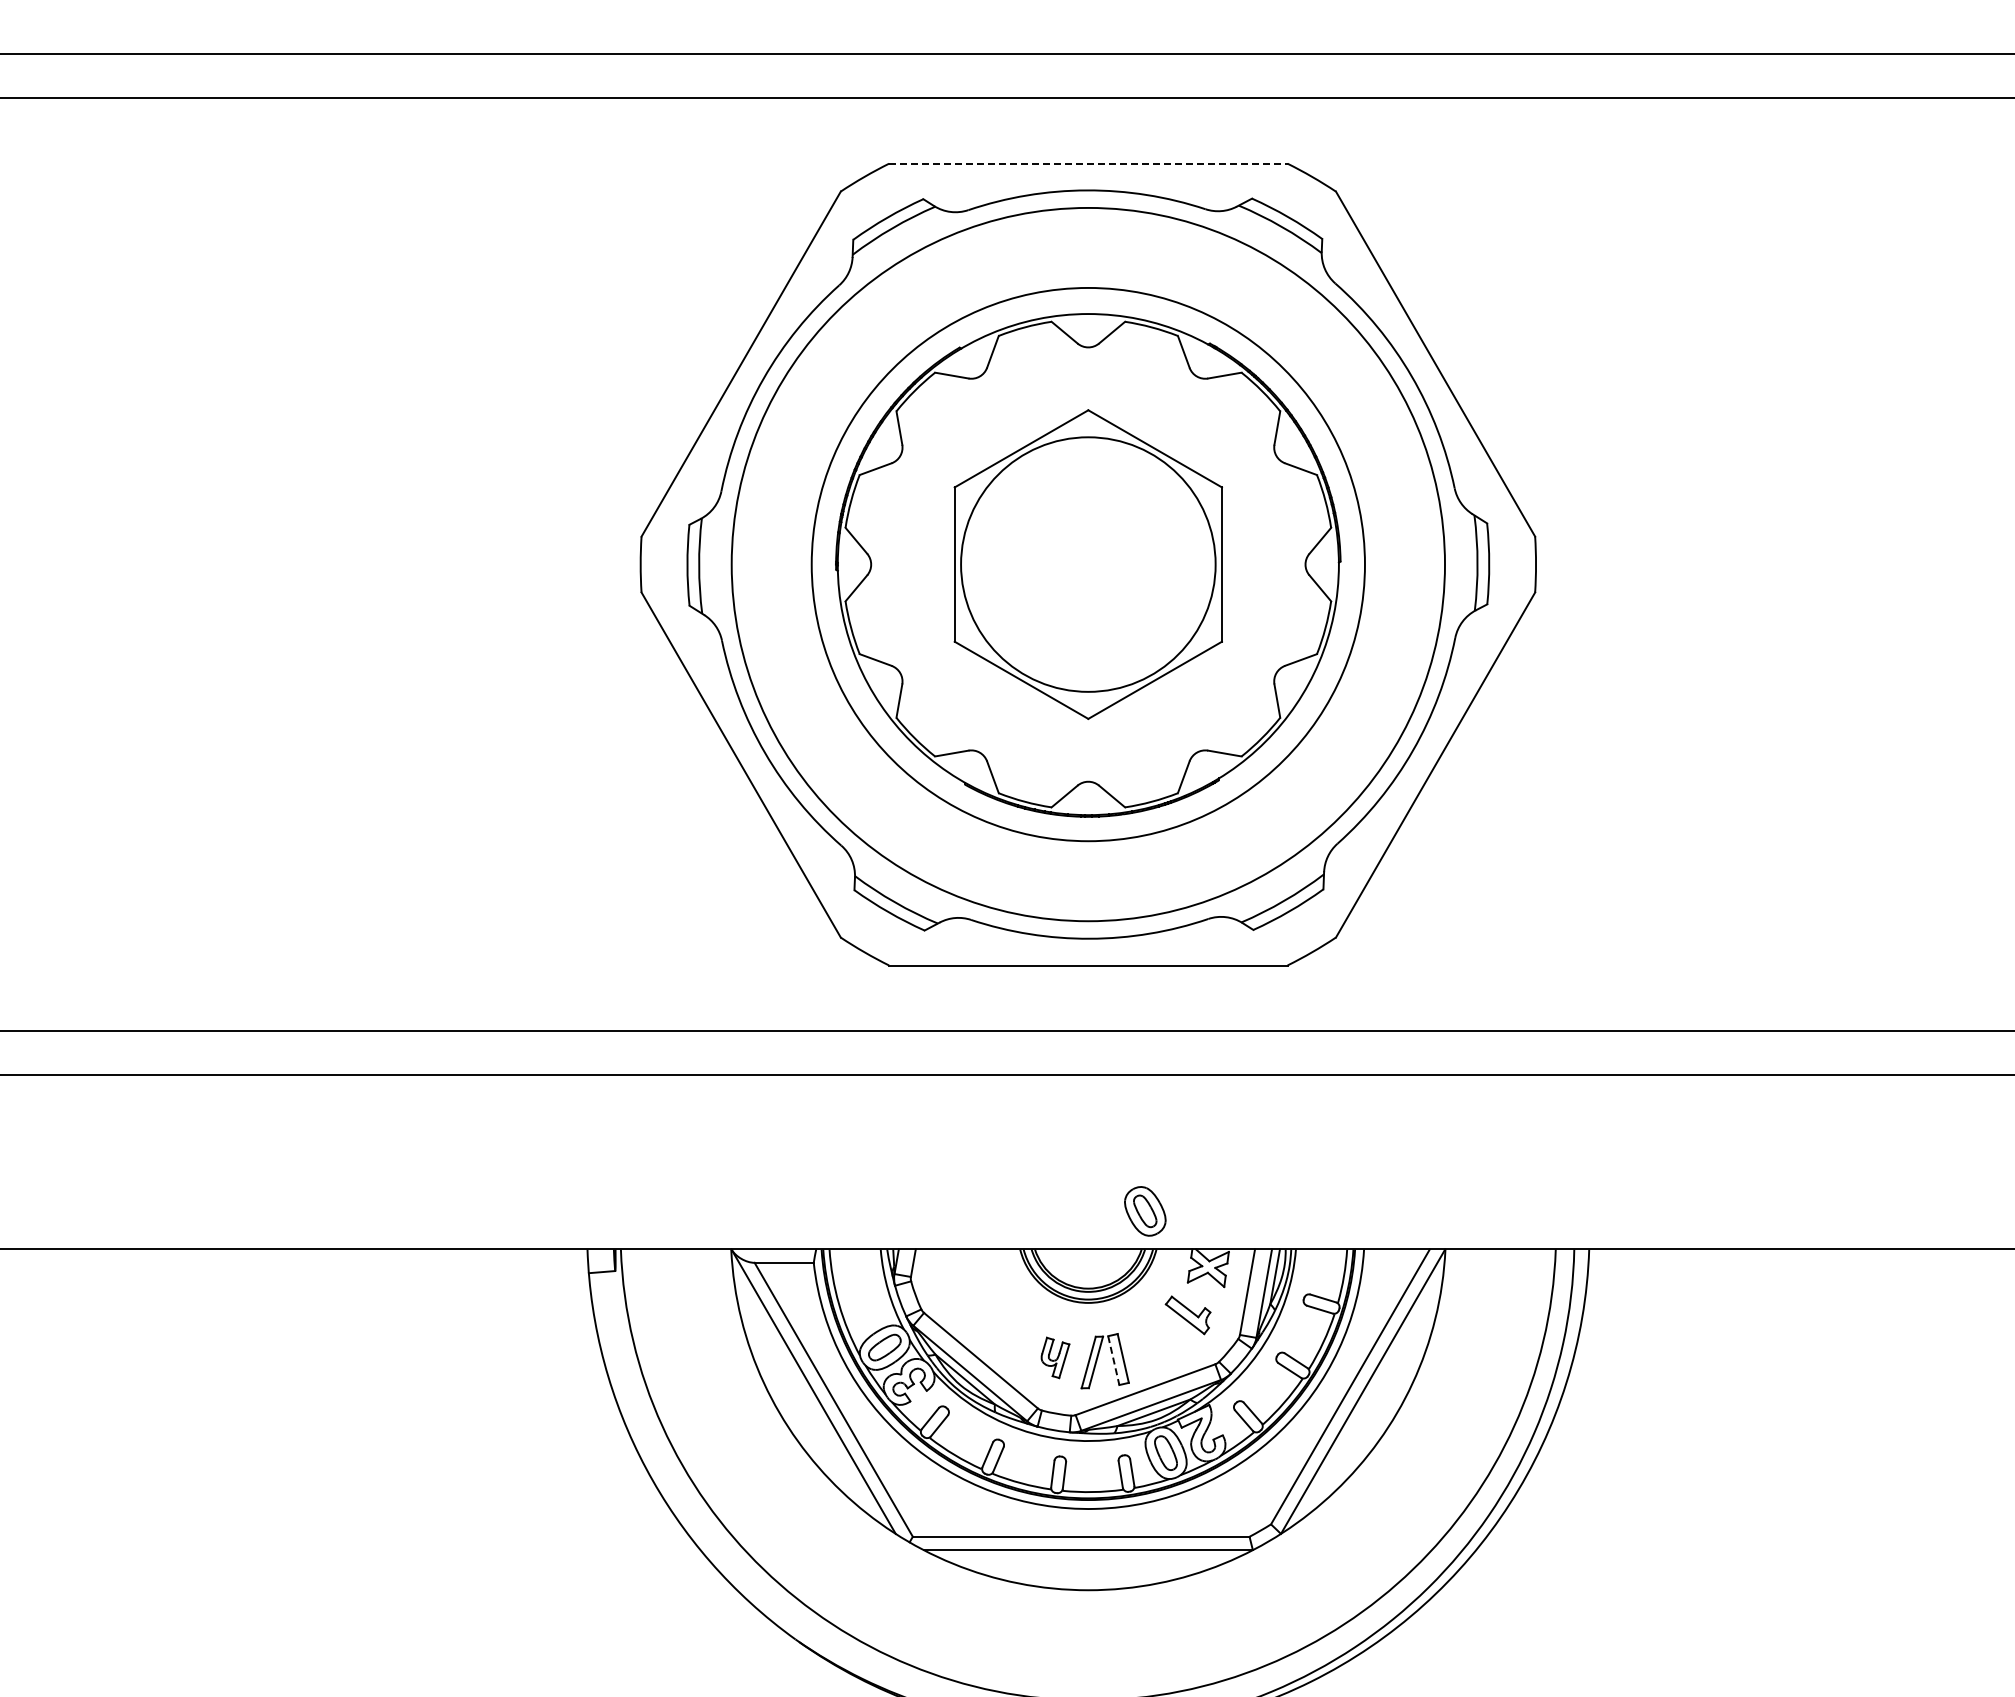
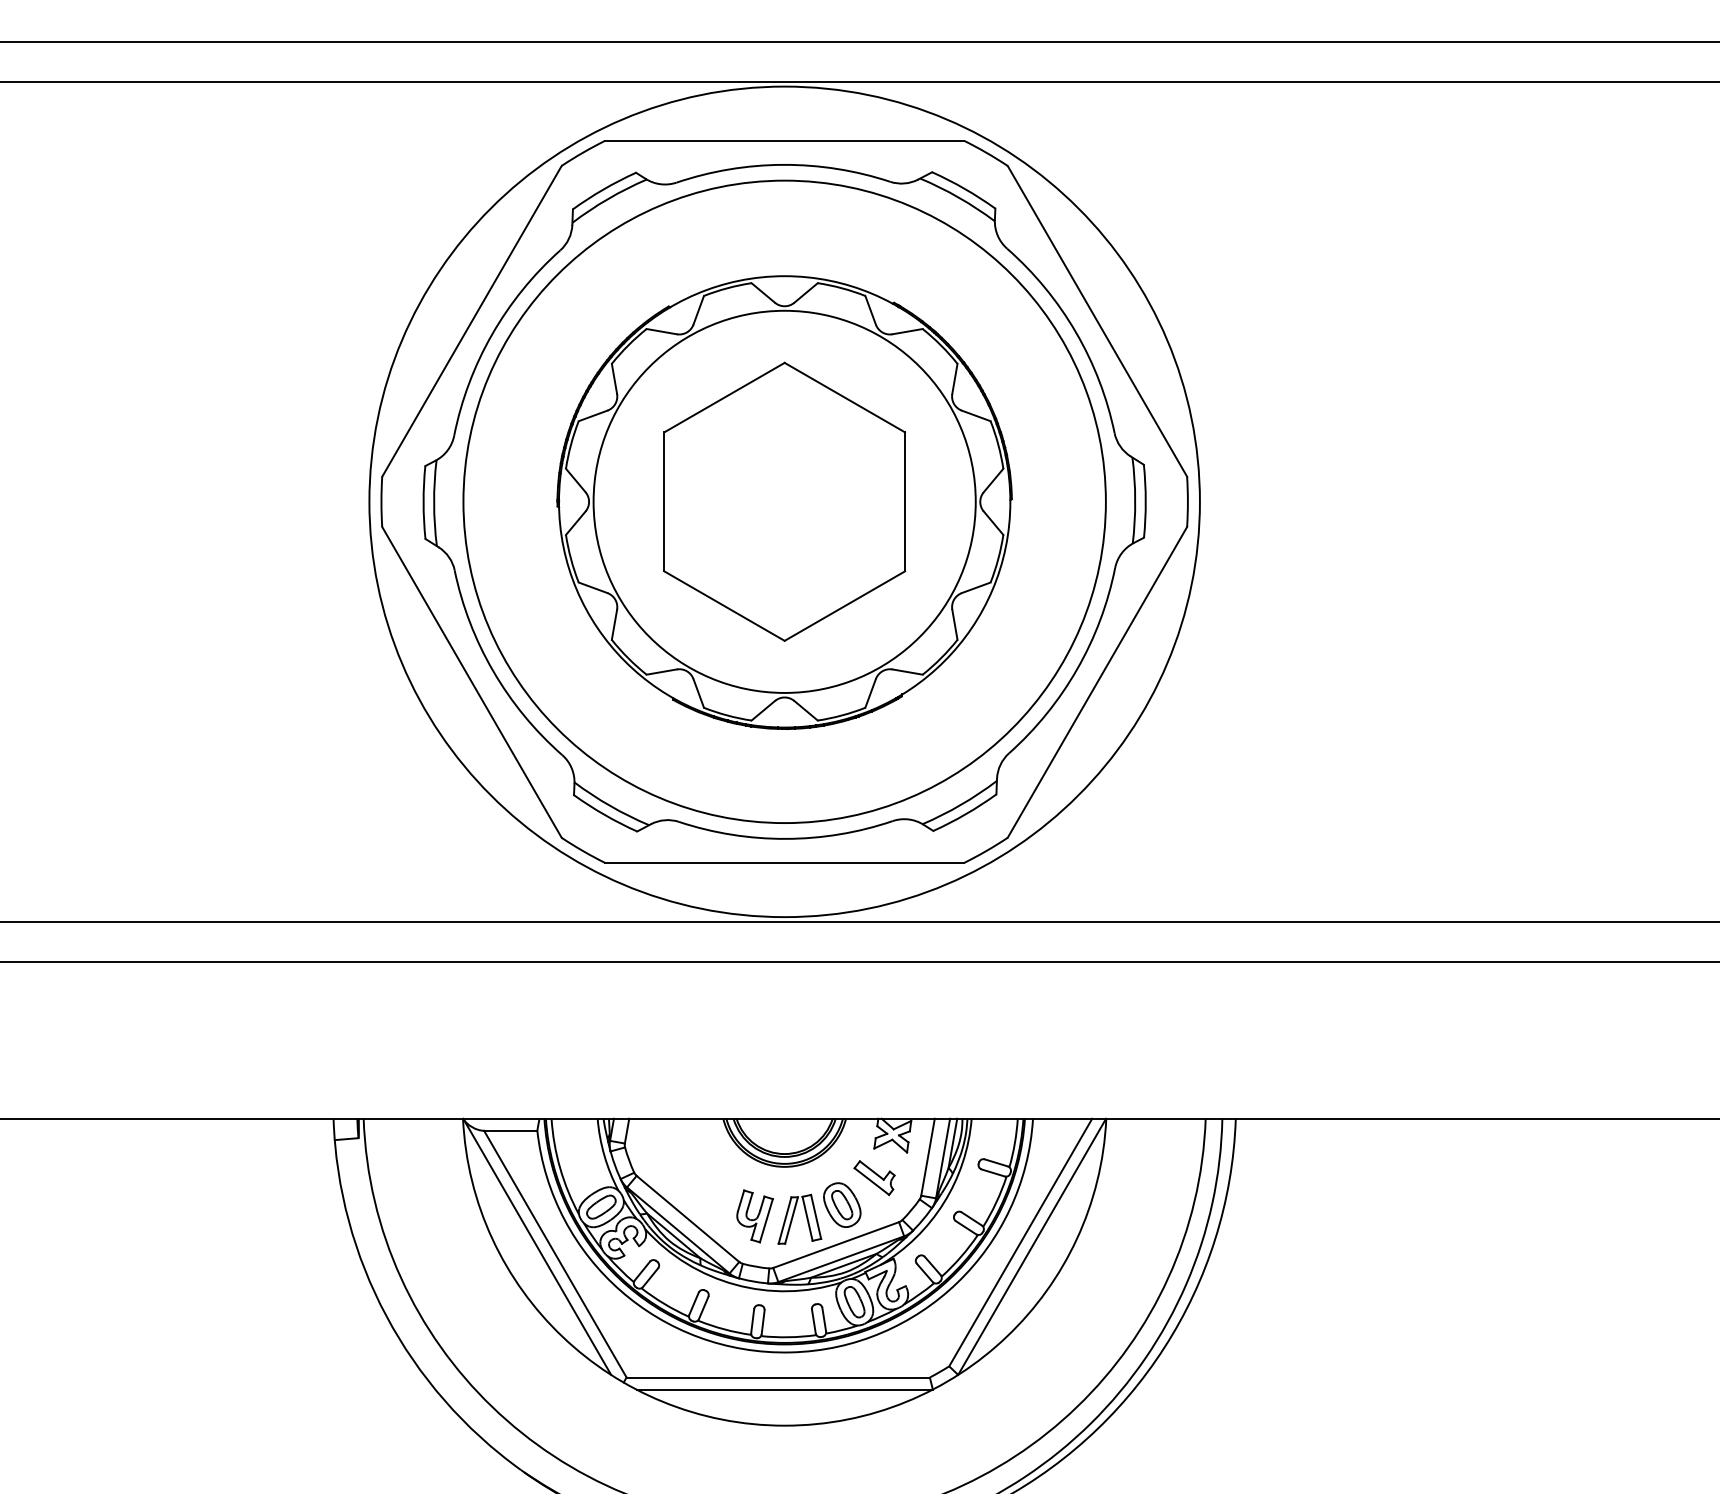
line: (1088, 163) -> (784, 140), dashed -> solid
circle: (1088, 564) -> (784, 501), size x1.67
circle: (1088, 564) -> (784, 501), size x1.67
part: (1145, 1211) -> (842, 1205), moved
part: (1055, 1357) -> (755, 1216), size x1.43
line: (1113, 1361) -> (807, 1219), dashed -> solid

